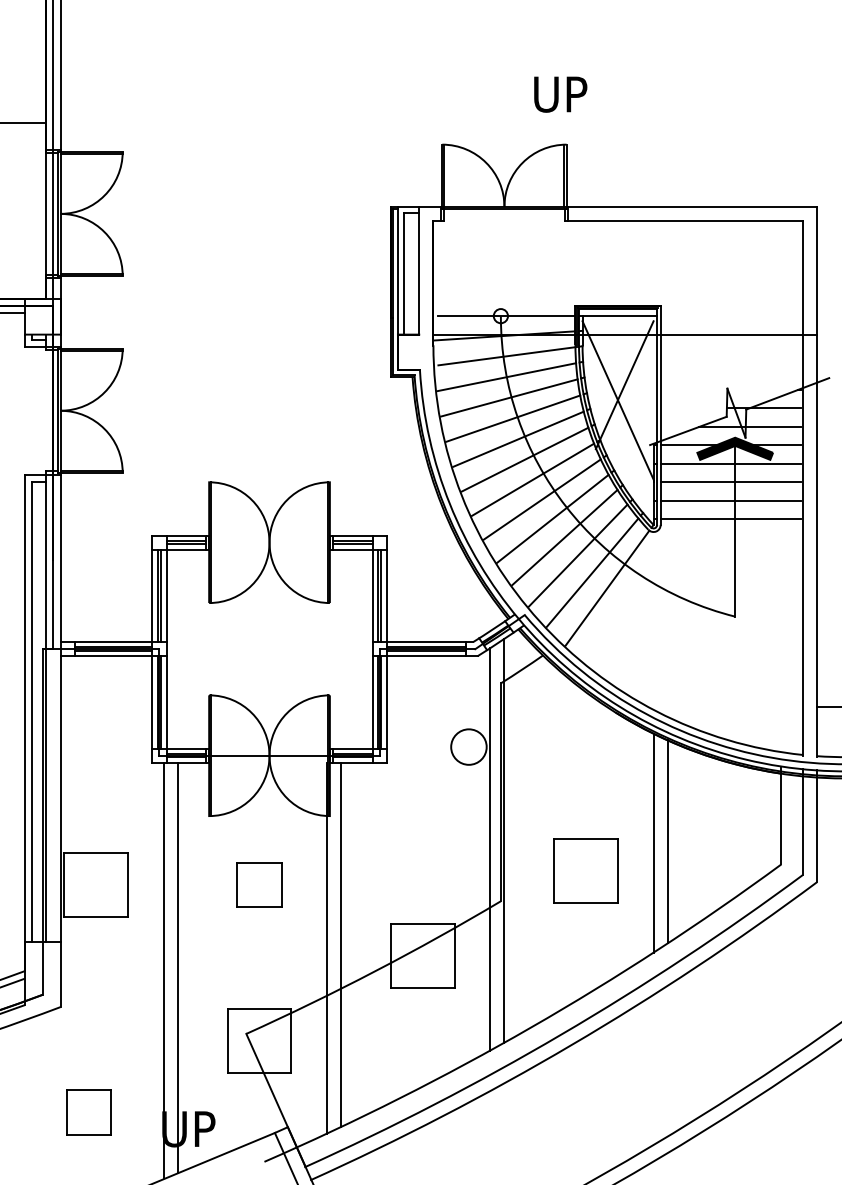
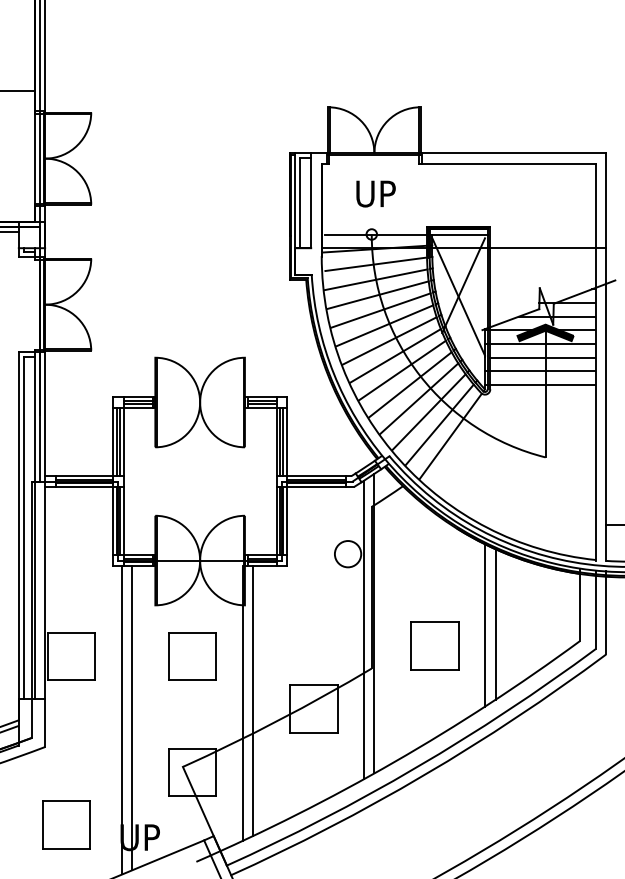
text: (560, 94) -> (375, 193), moved
part: (259, 884) -> (192, 656), size x1.43
part: (88, 1111) -> (65, 824), size x1.43

